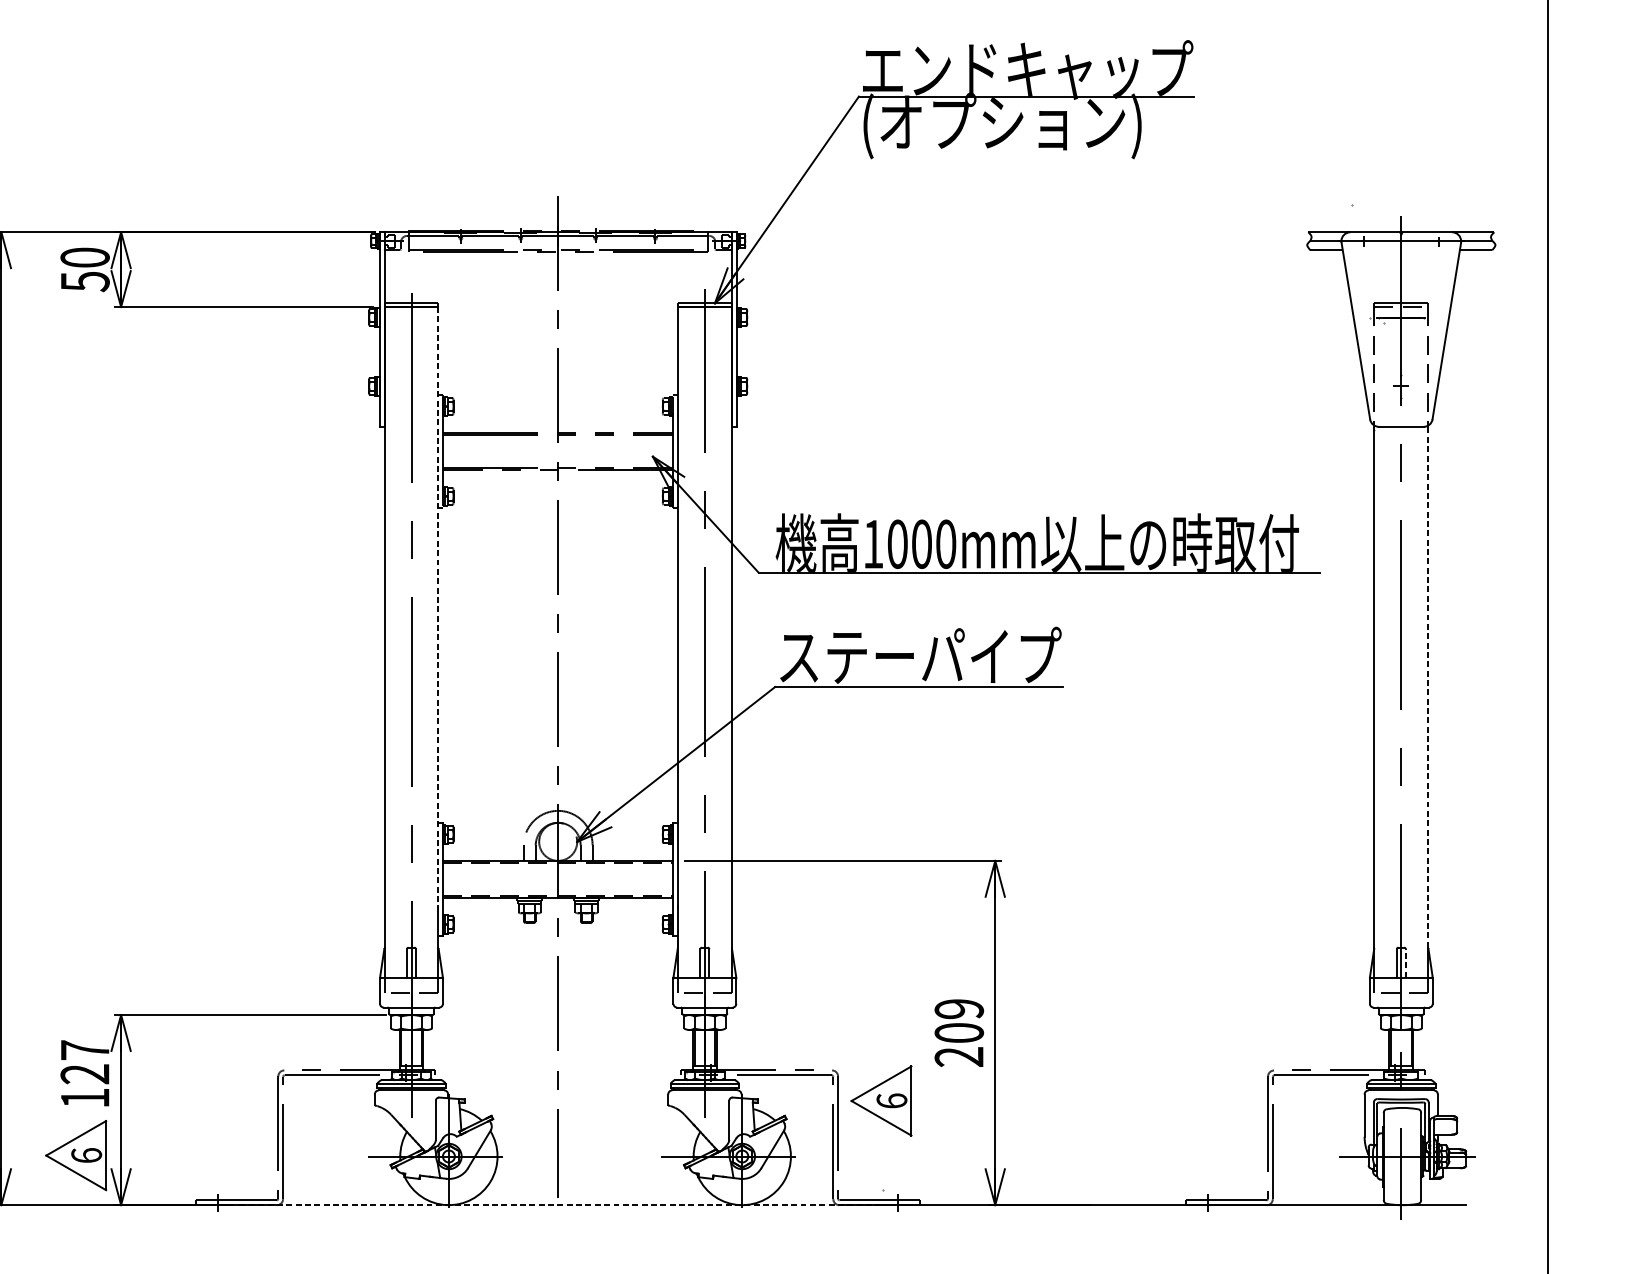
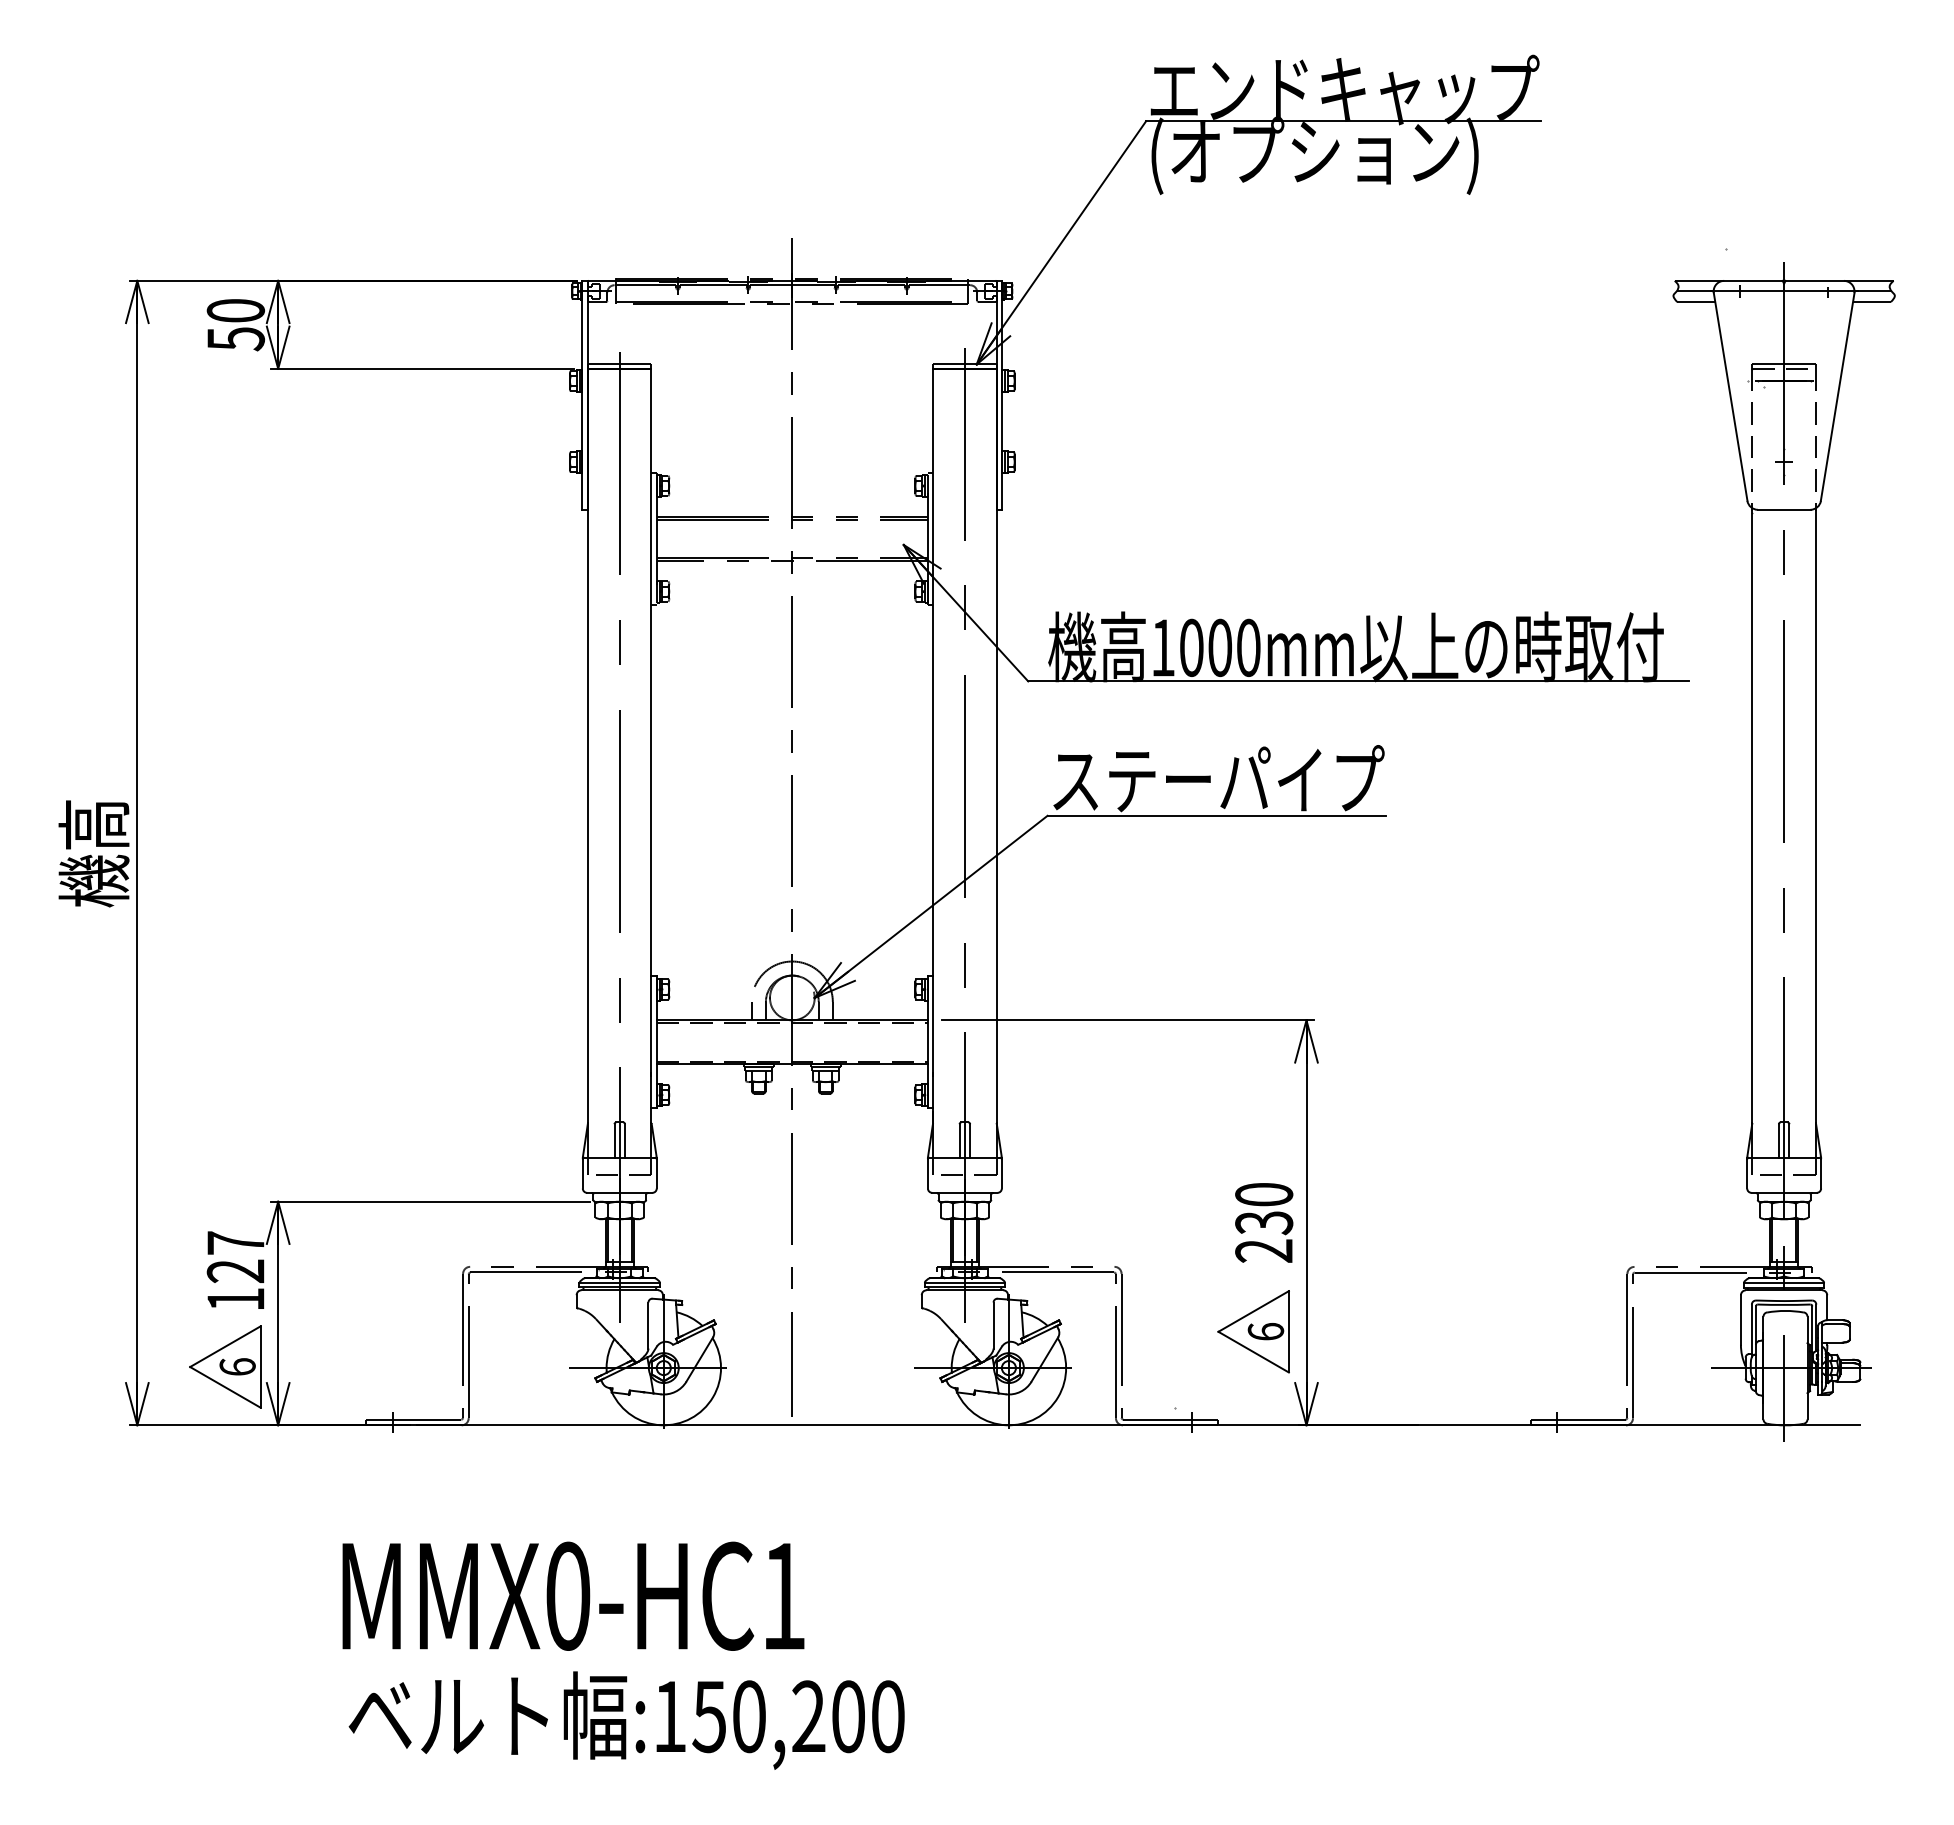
line: (438, 607) -> (651, 722), dashed -> solid
line: (1427, 688) -> (1815, 817), dashed -> solid
line: (1405, 963) -> (1789, 1140), dashed -> solid
text: (959, 1021) -> (1264, 1209), 209 -> 230
part: (881, 1100) -> (1253, 1331), moved
line: (558, 1205) -> (792, 1425), dashed -> solid

